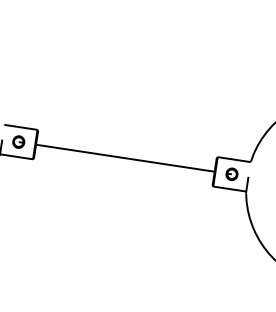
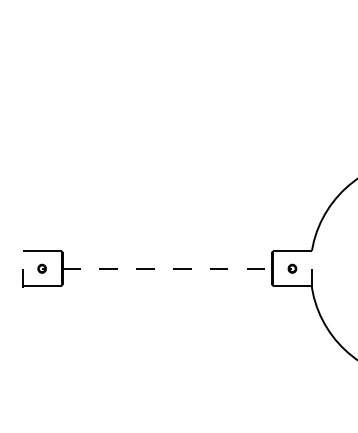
part: (18, 141) -> (41, 268), size x0.6
line: (125, 158) -> (167, 268), solid -> dashed
part: (232, 174) -> (292, 268), size x0.6

